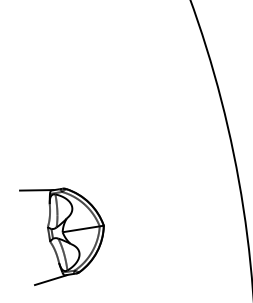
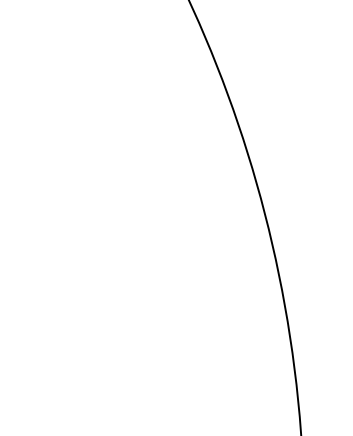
part: (61, 236) -> (82, 369), removed

